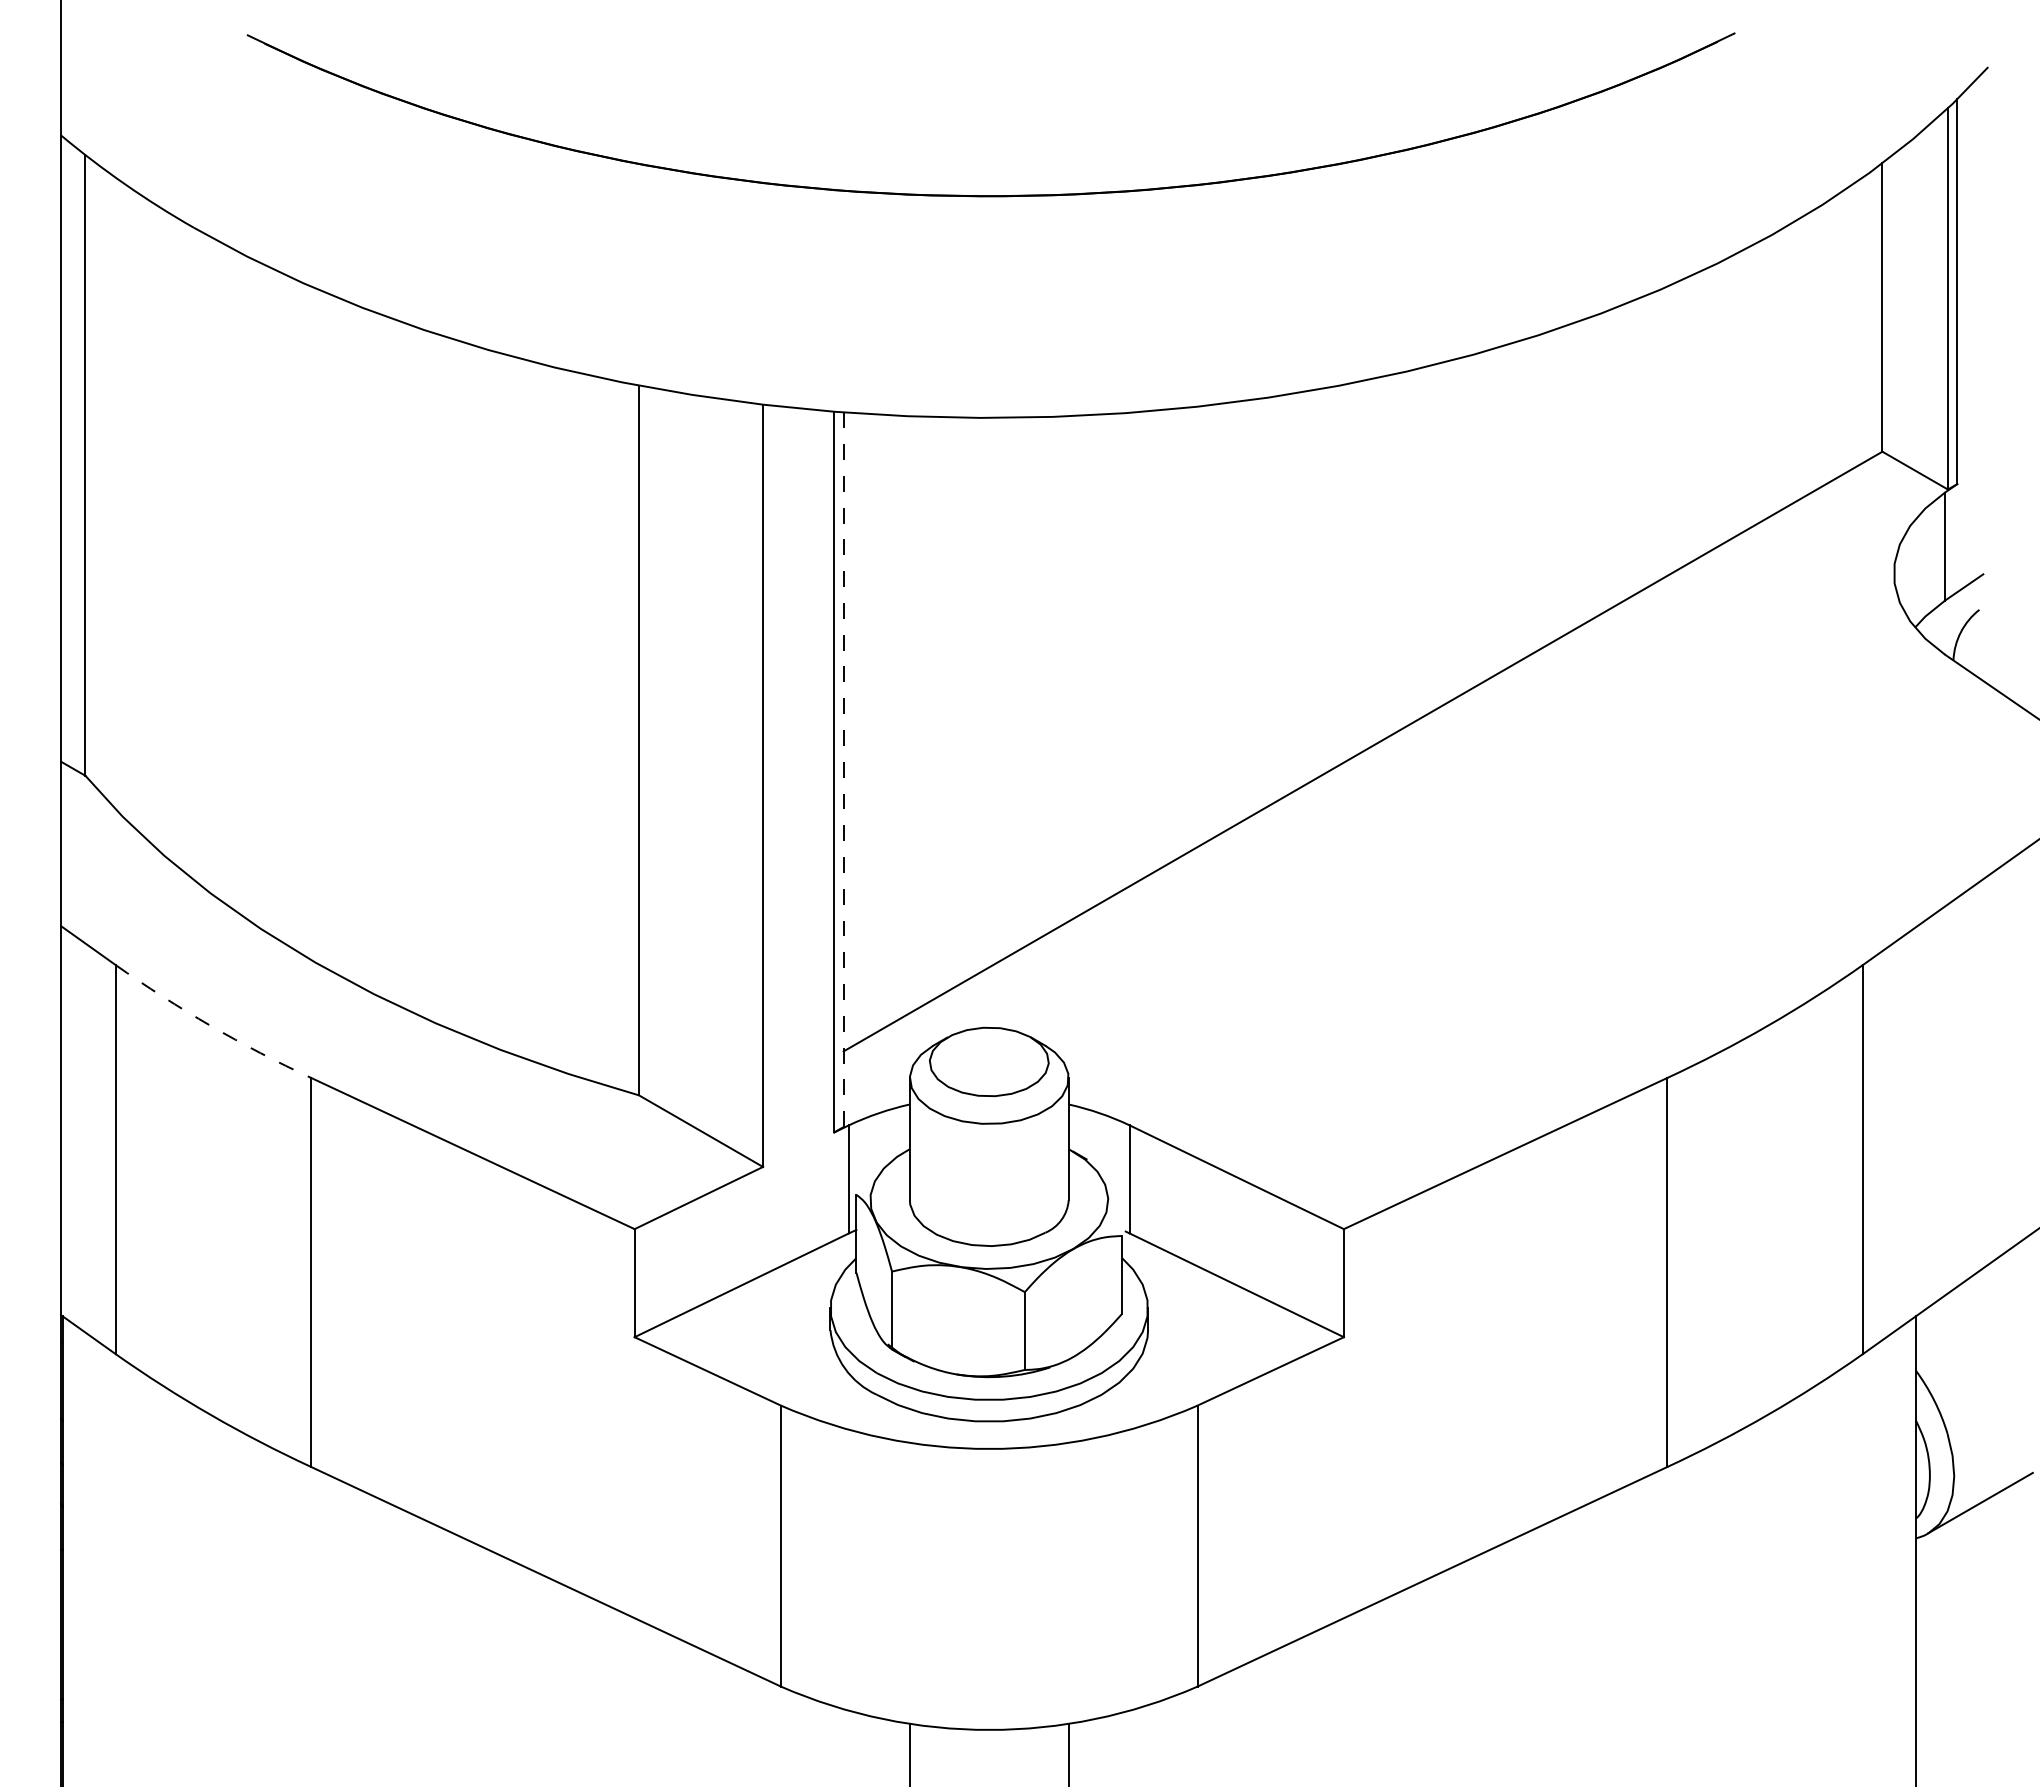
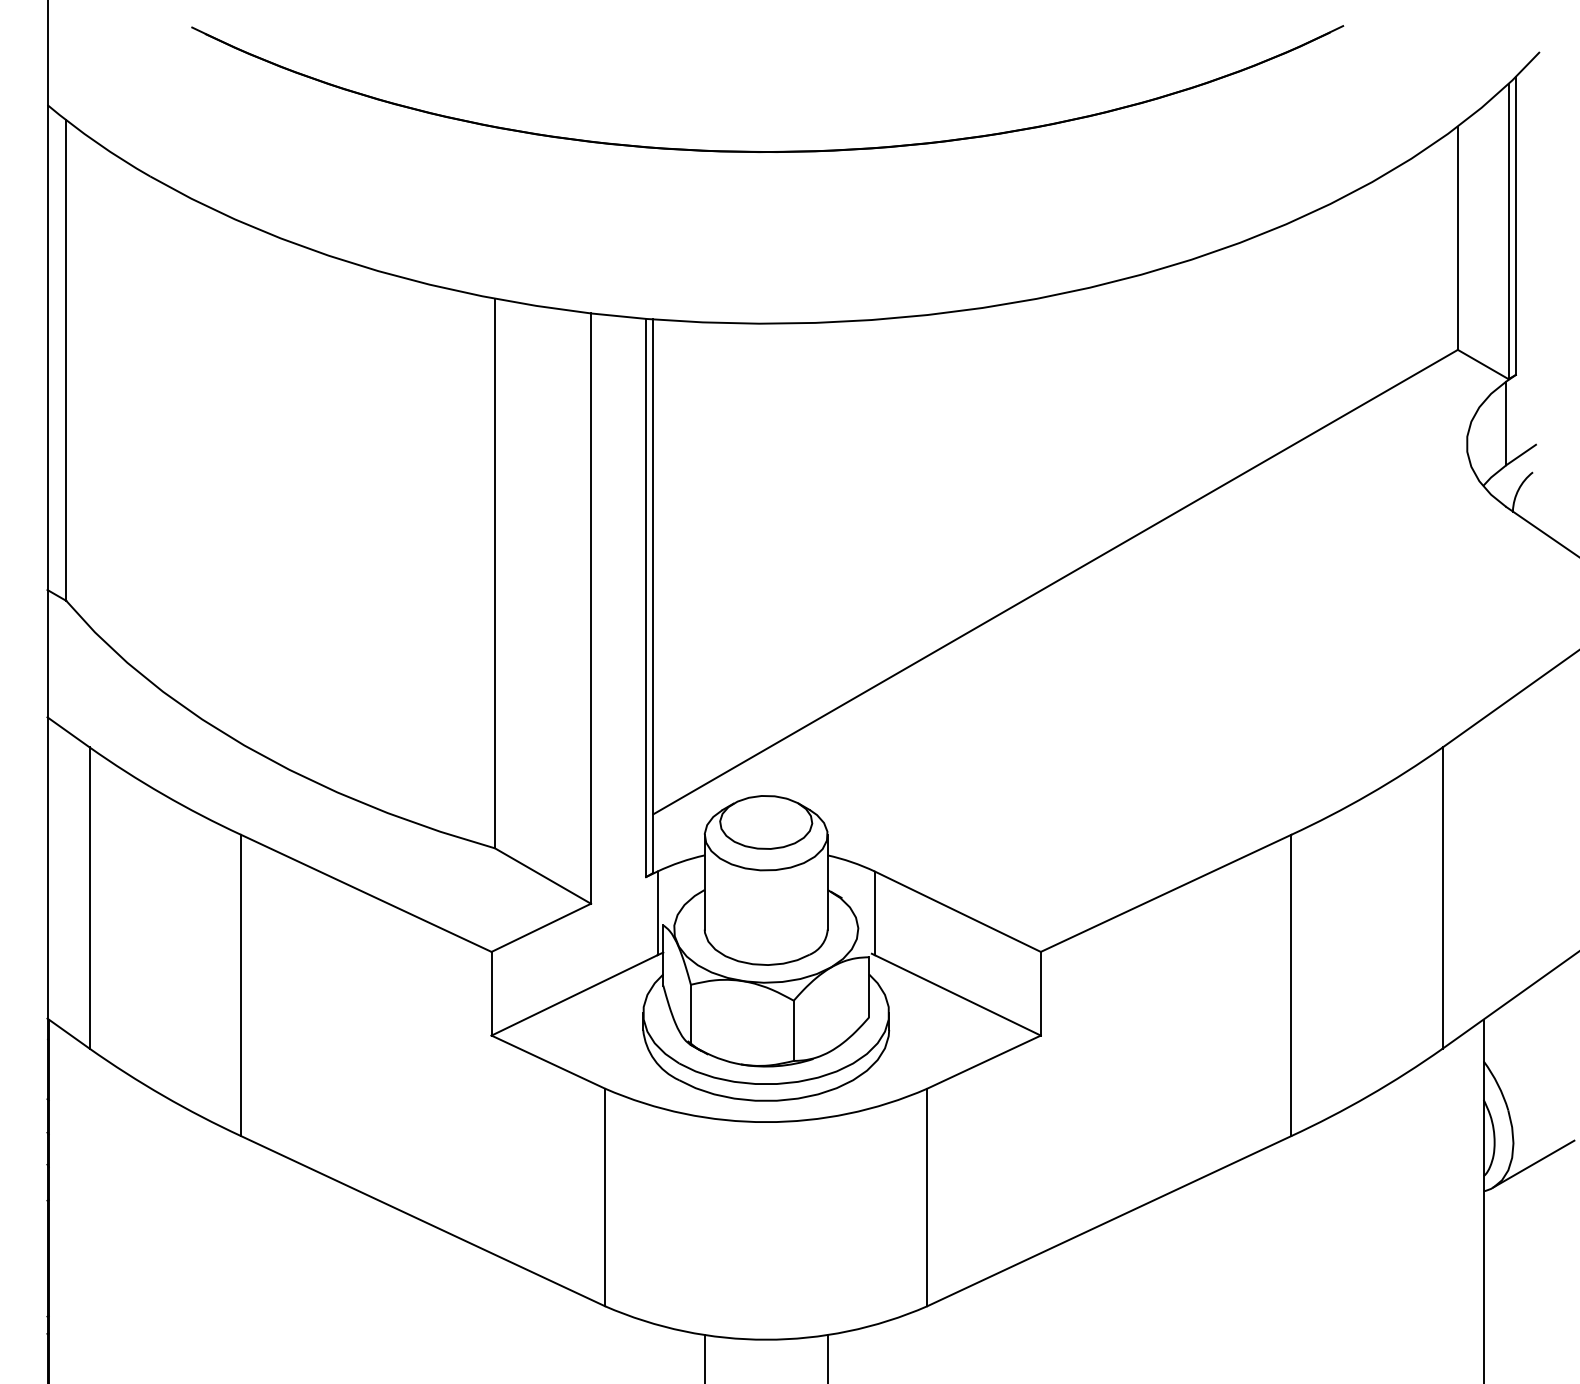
line: (843, 769) -> (653, 595), dashed -> solid
arc: (210, 1025) -> (163, 794), dashed -> solid

